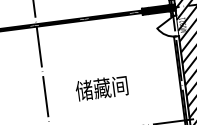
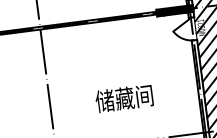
text: (101, 88) -> (123, 98), moved

